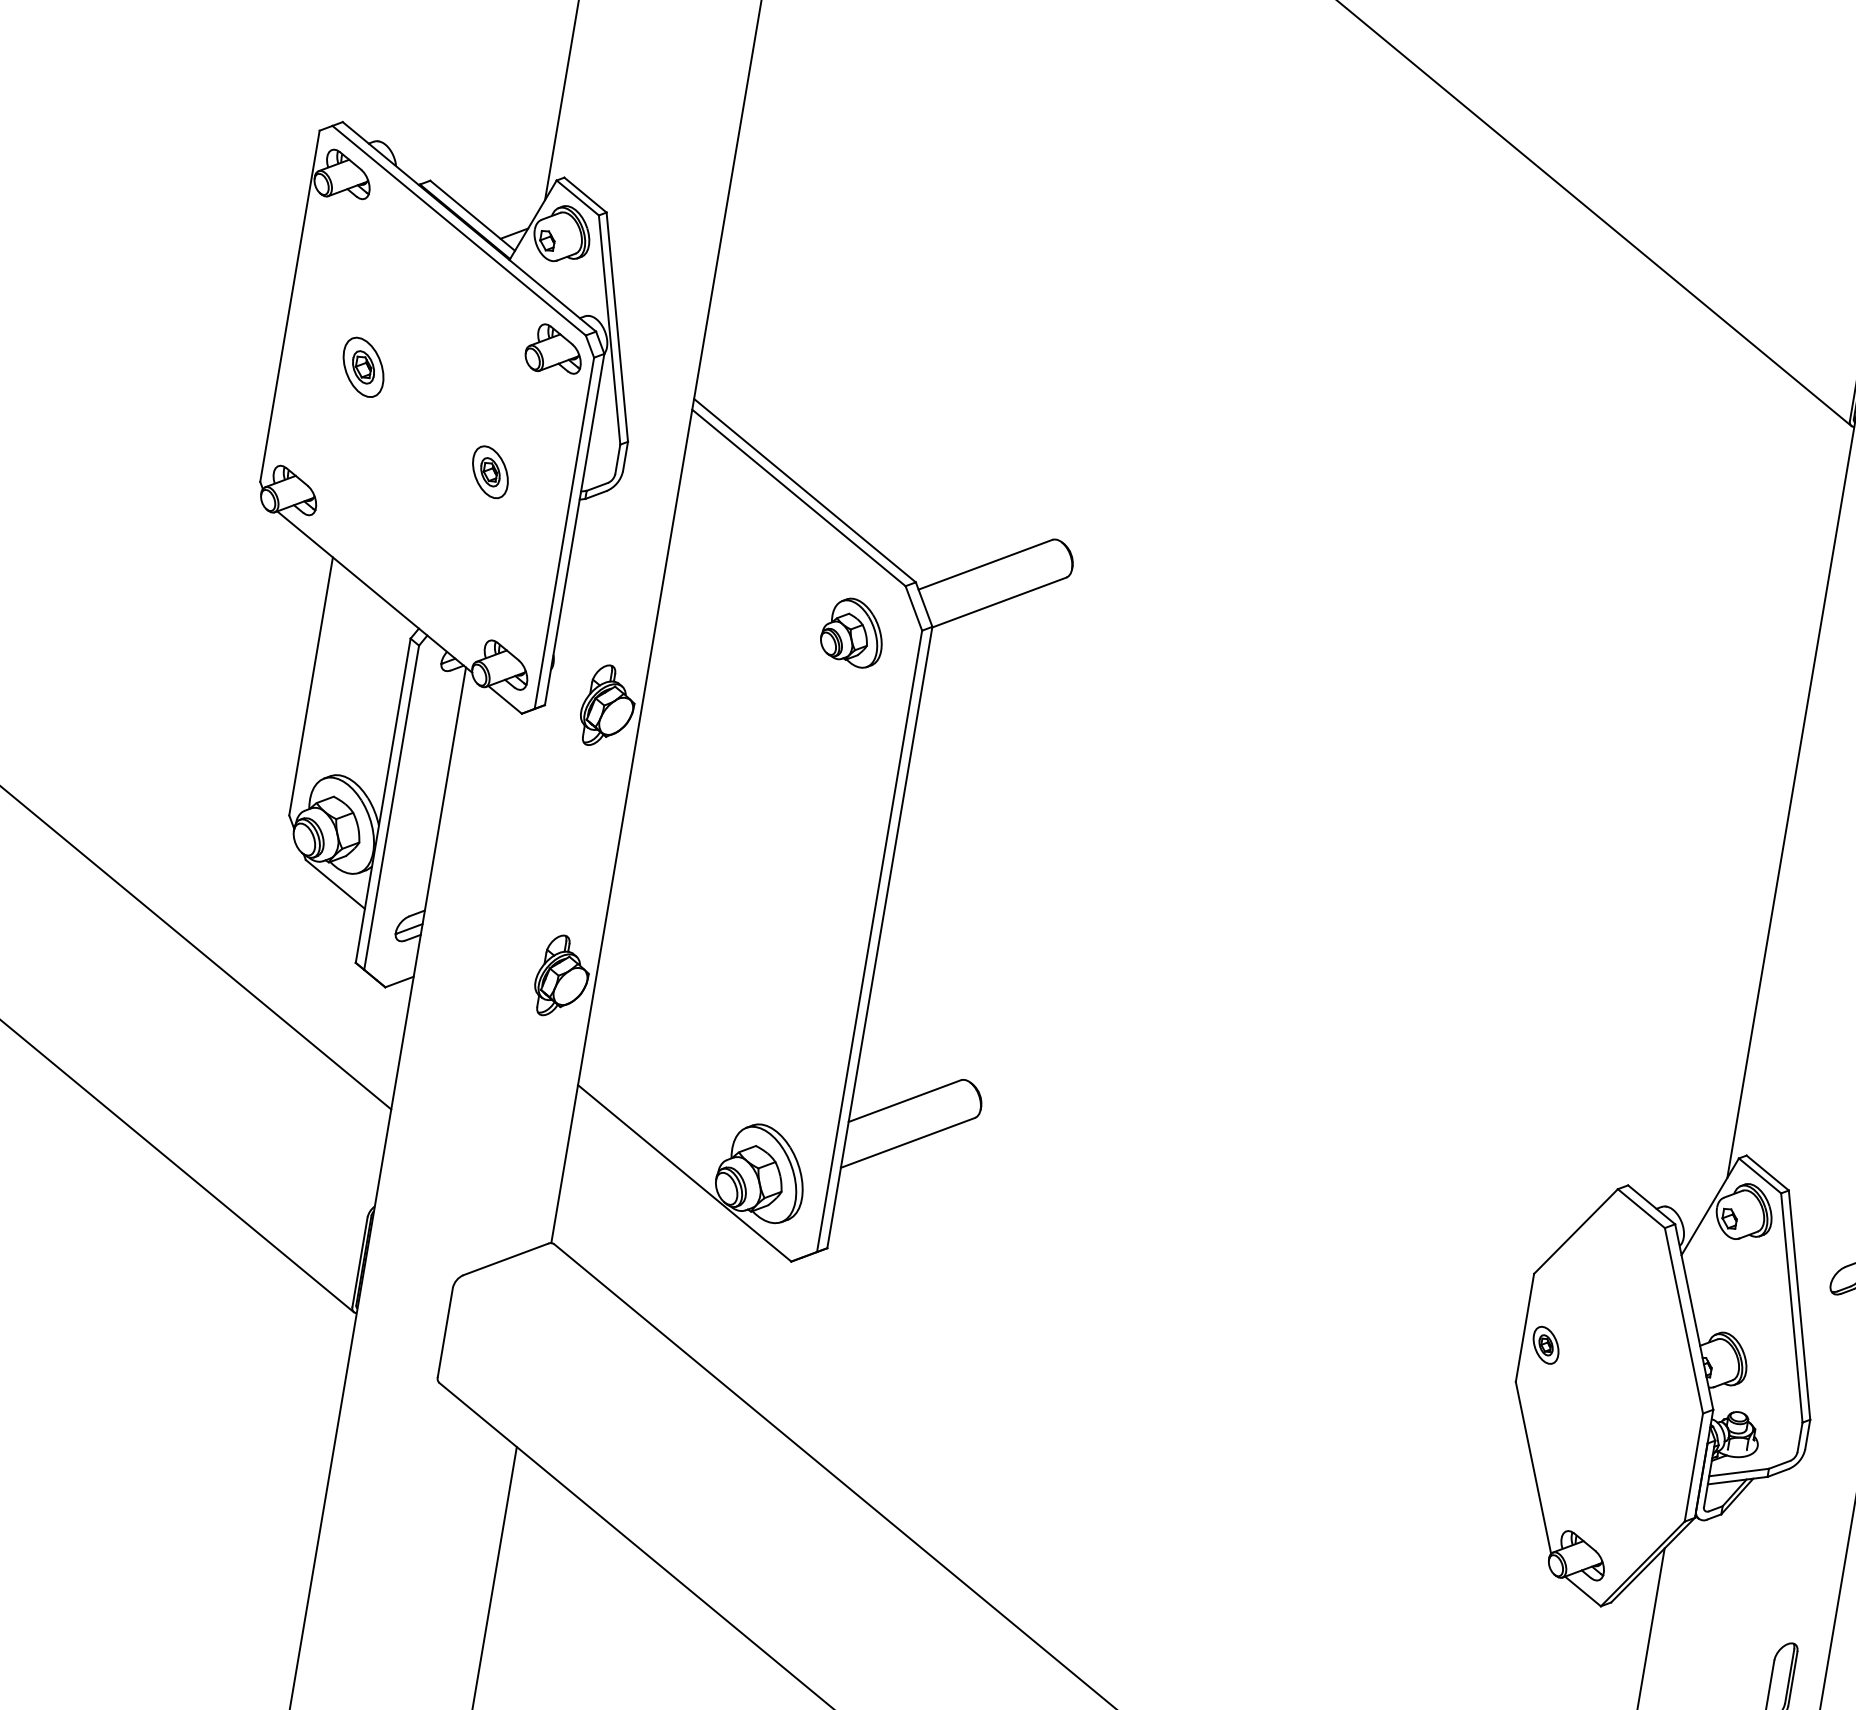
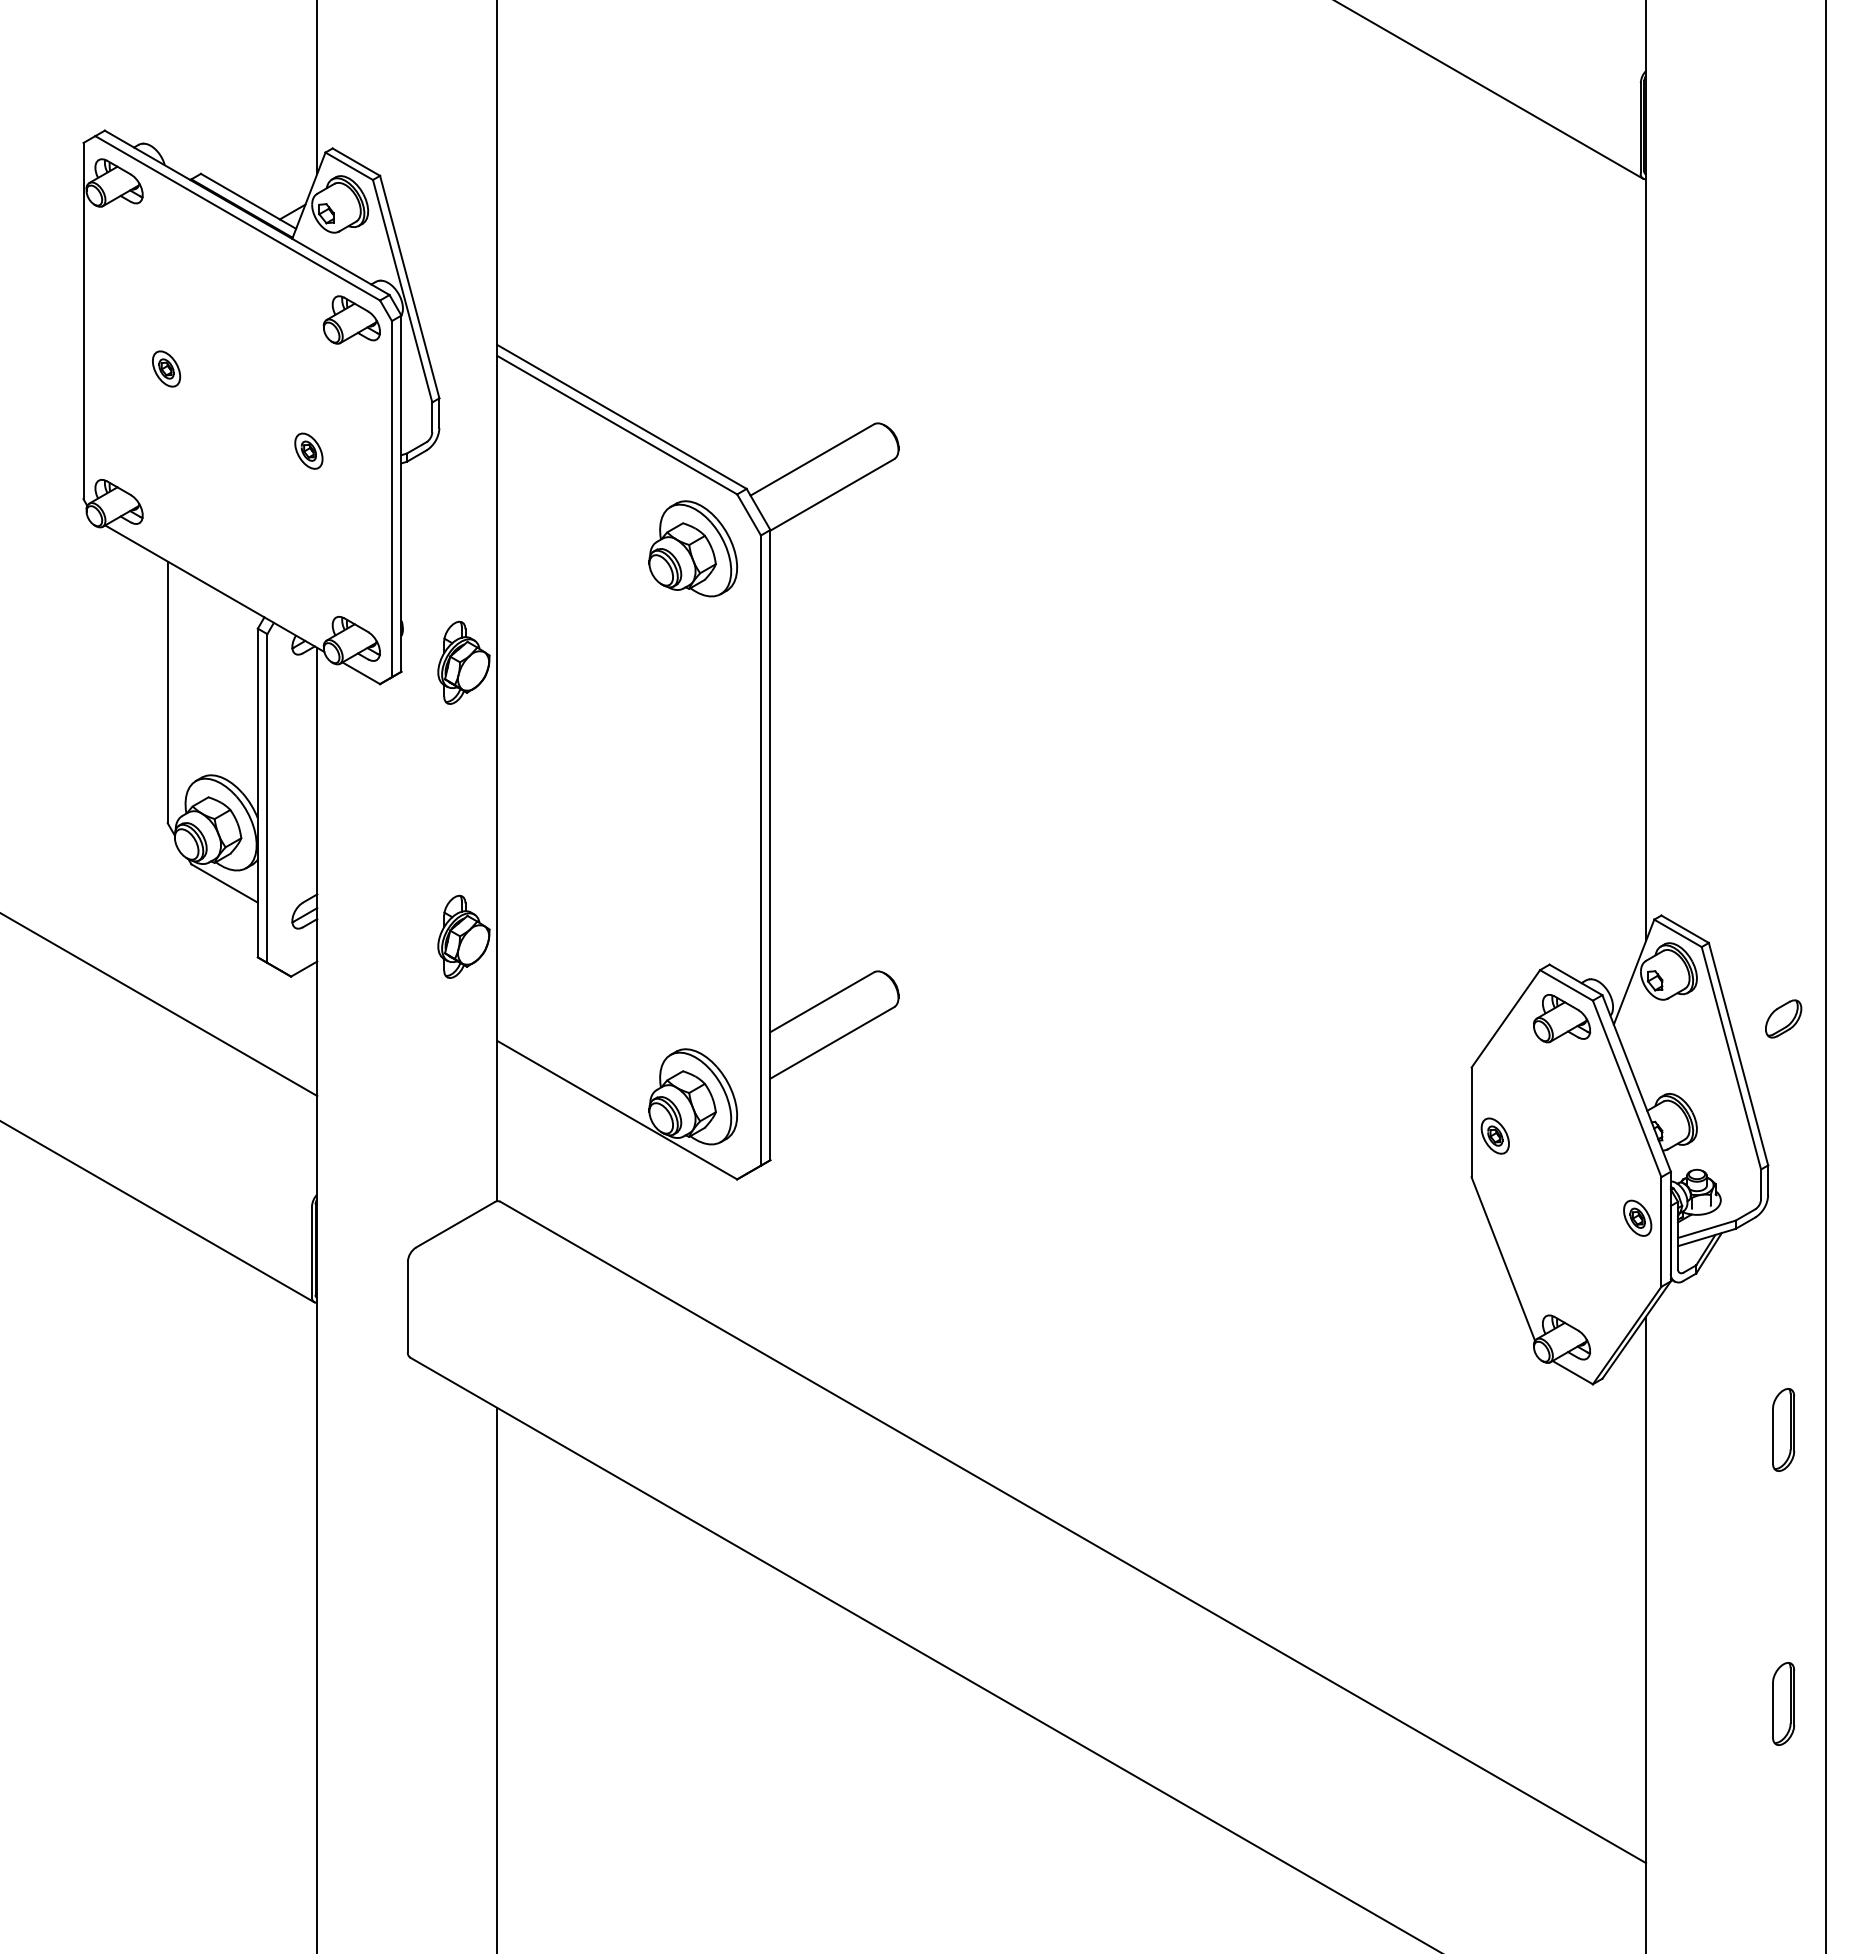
part: (363, 366) -> (166, 368), size x0.62
part: (490, 471) -> (308, 450), size x0.71
part: (852, 632) -> (692, 548), size x1.43
part: (1631, 1240) -> (1562, 1018), added
part: (1672, 1449) -> (1637, 1217), added

